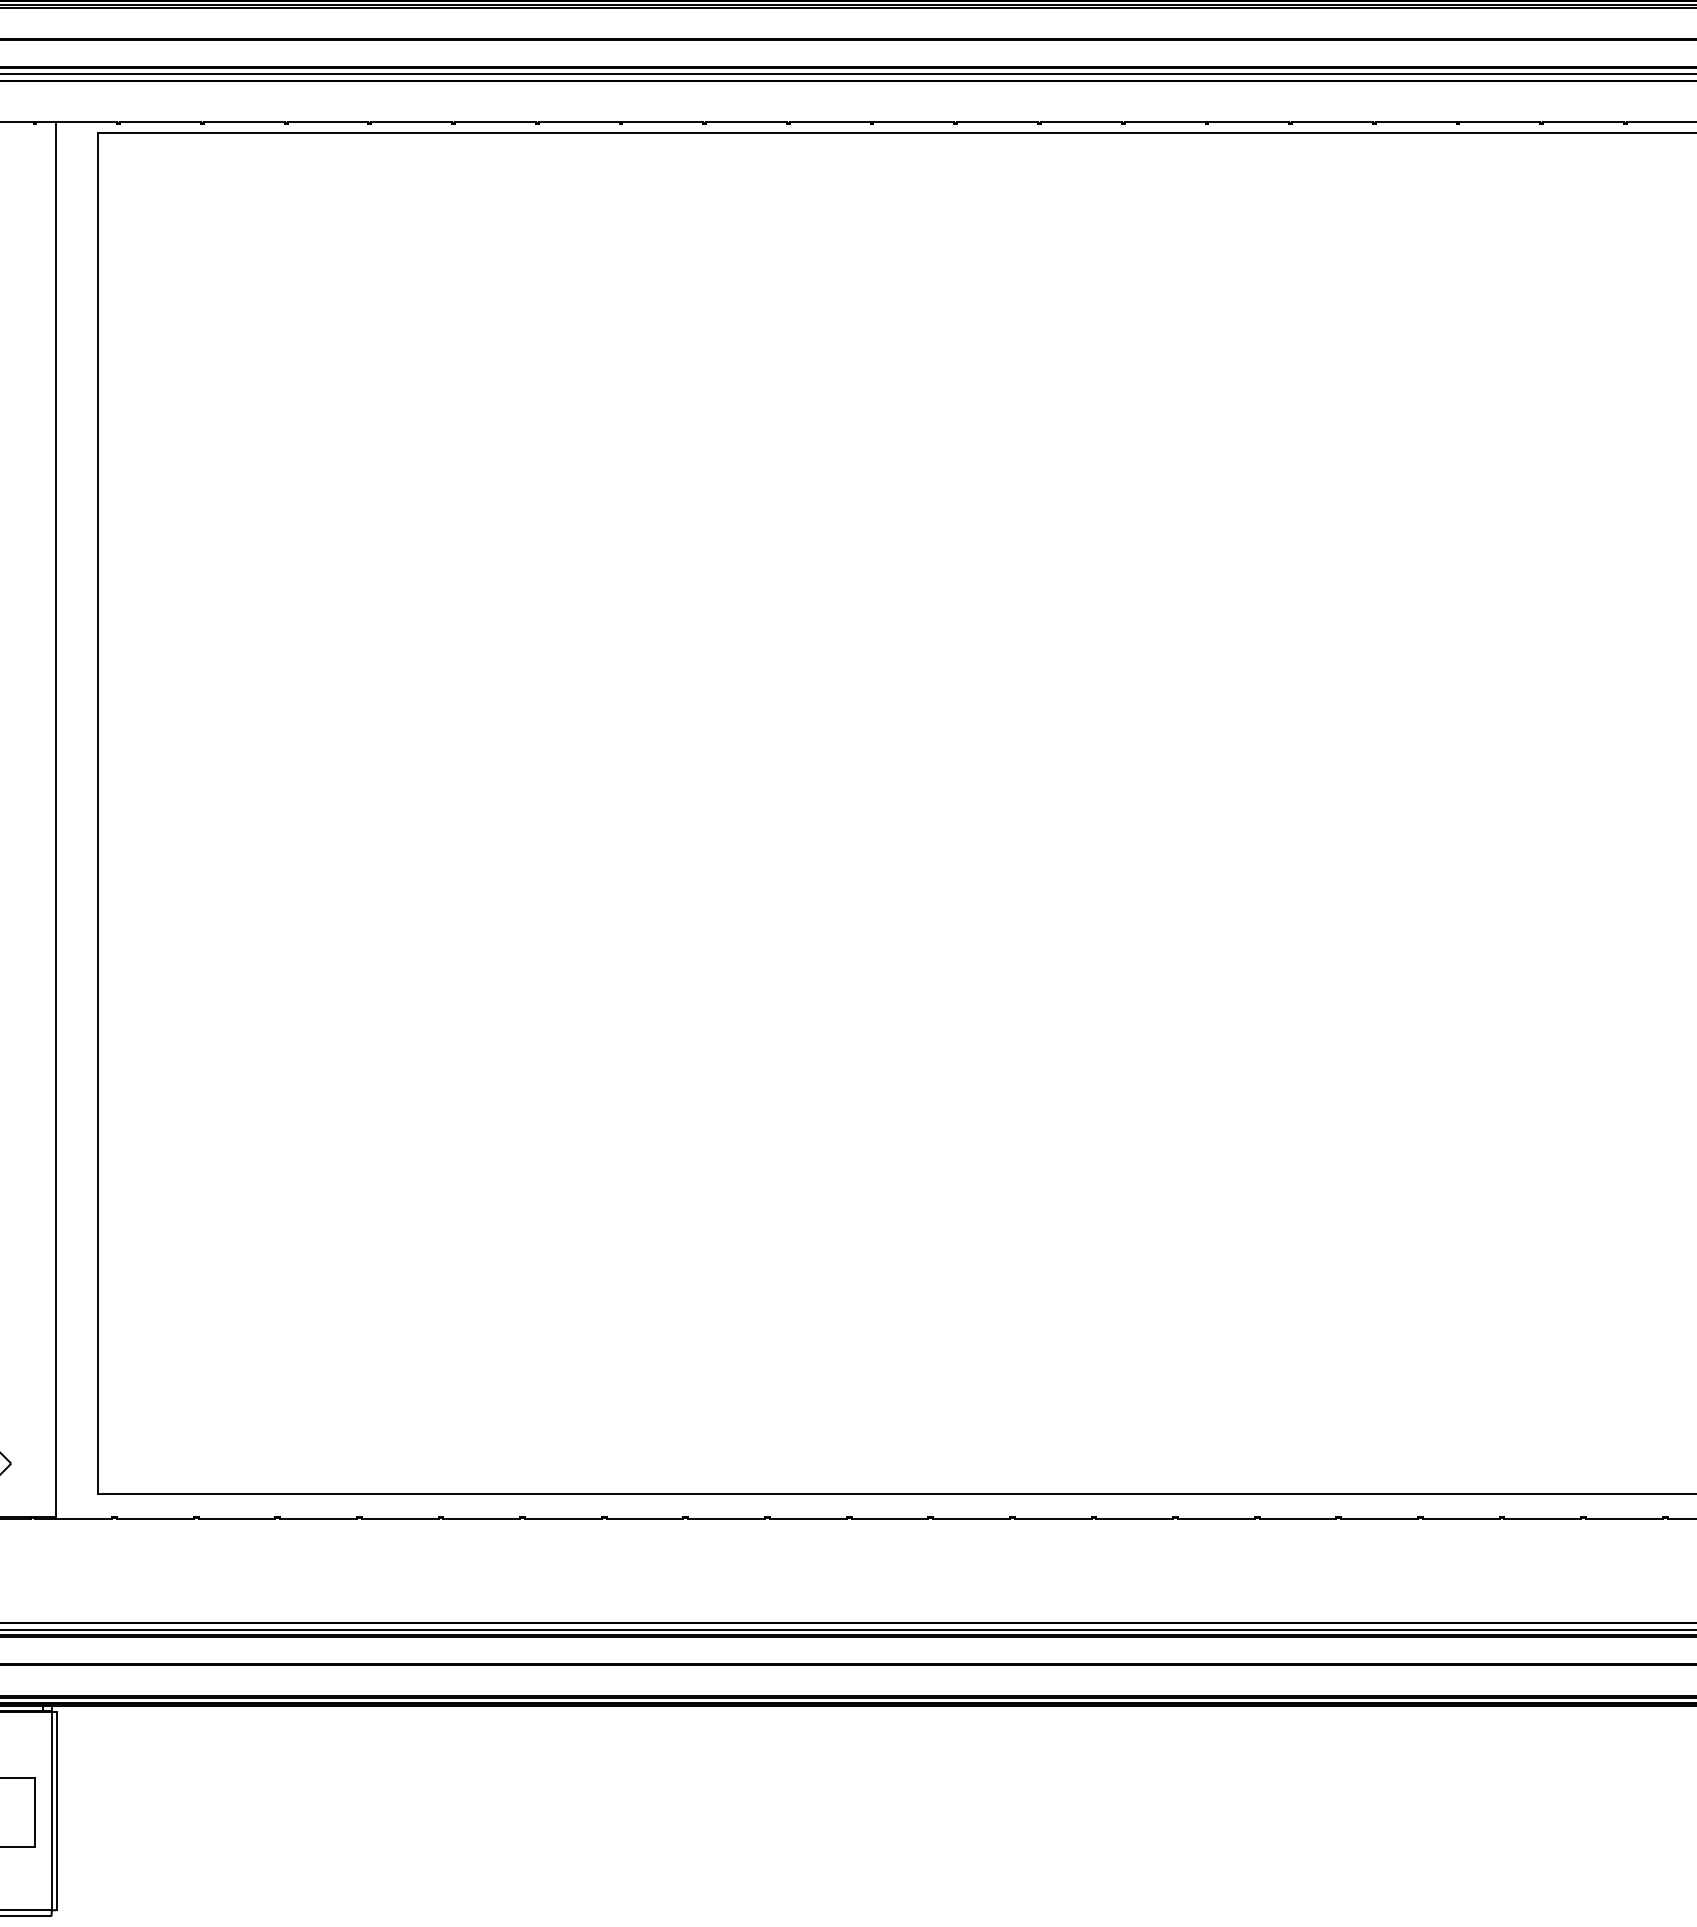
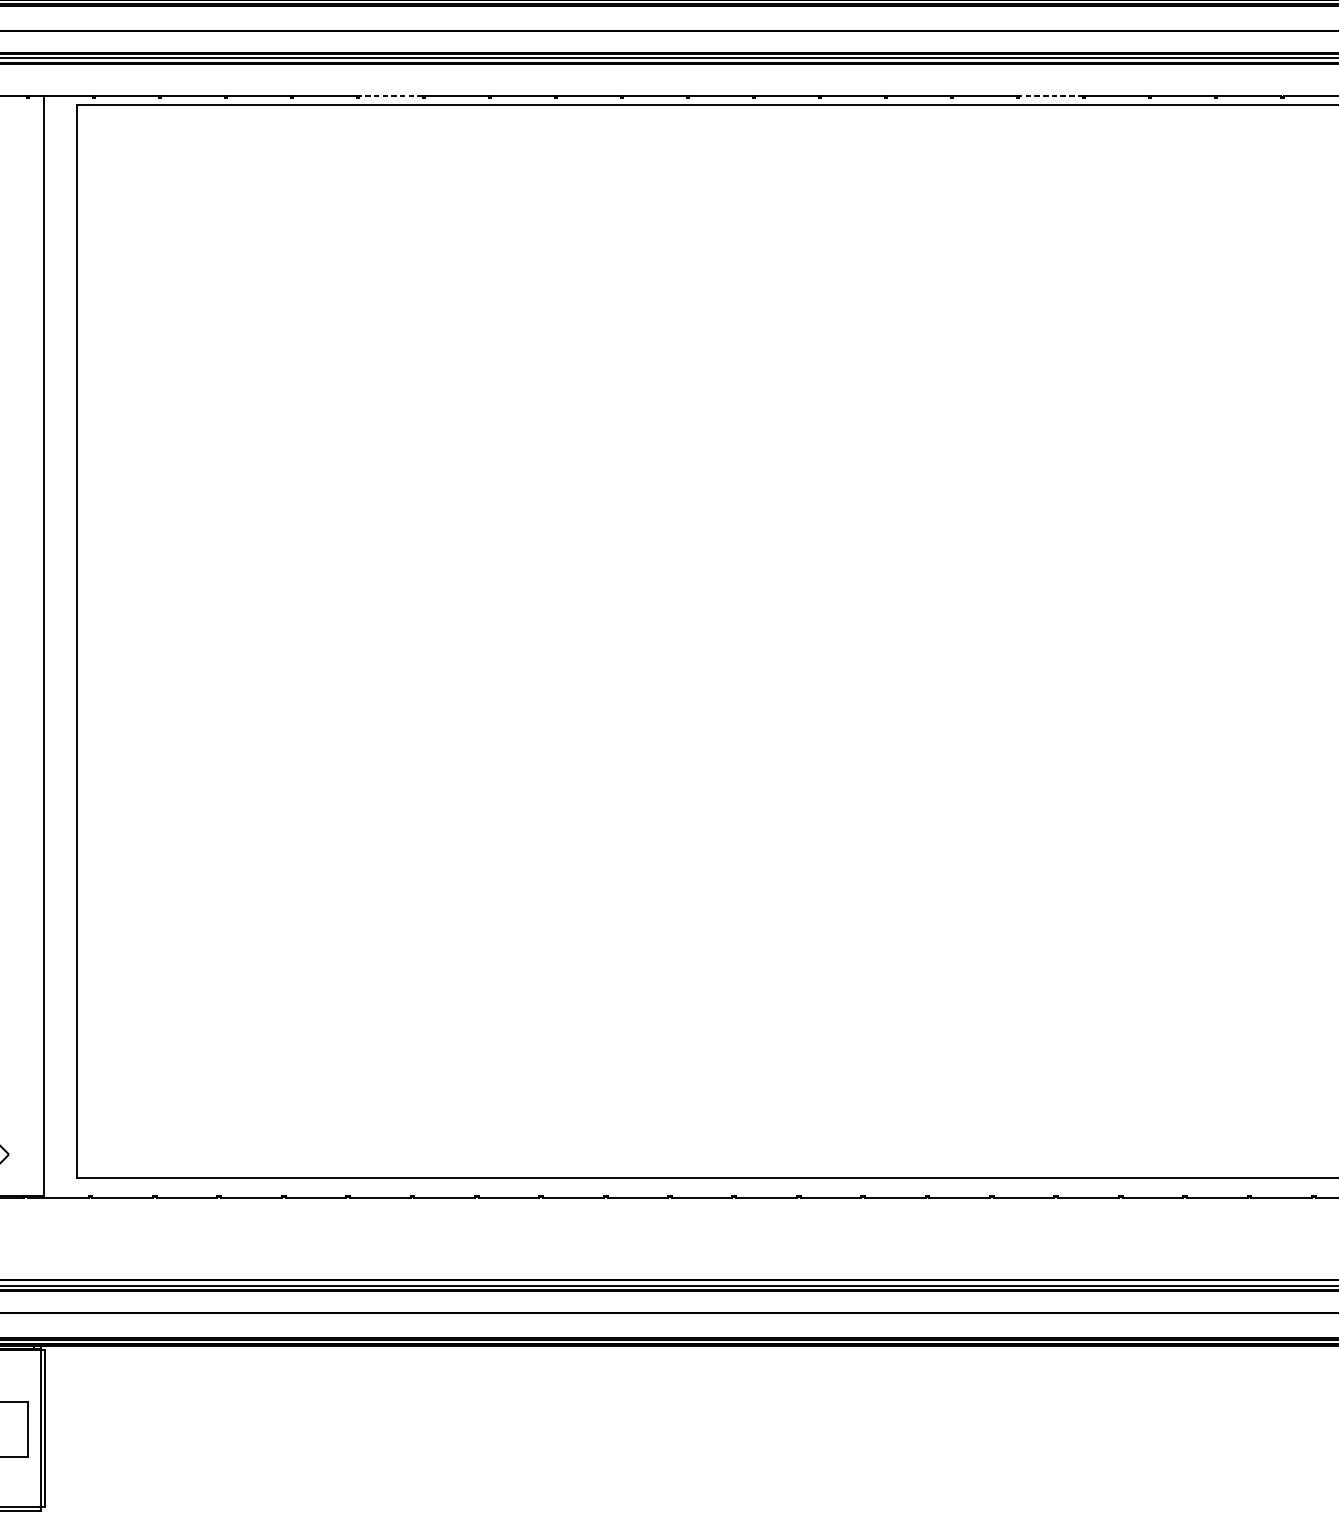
line: (494, 122) -> (390, 96), solid -> dashed
line: (1331, 122) -> (1050, 96), solid -> dashed

